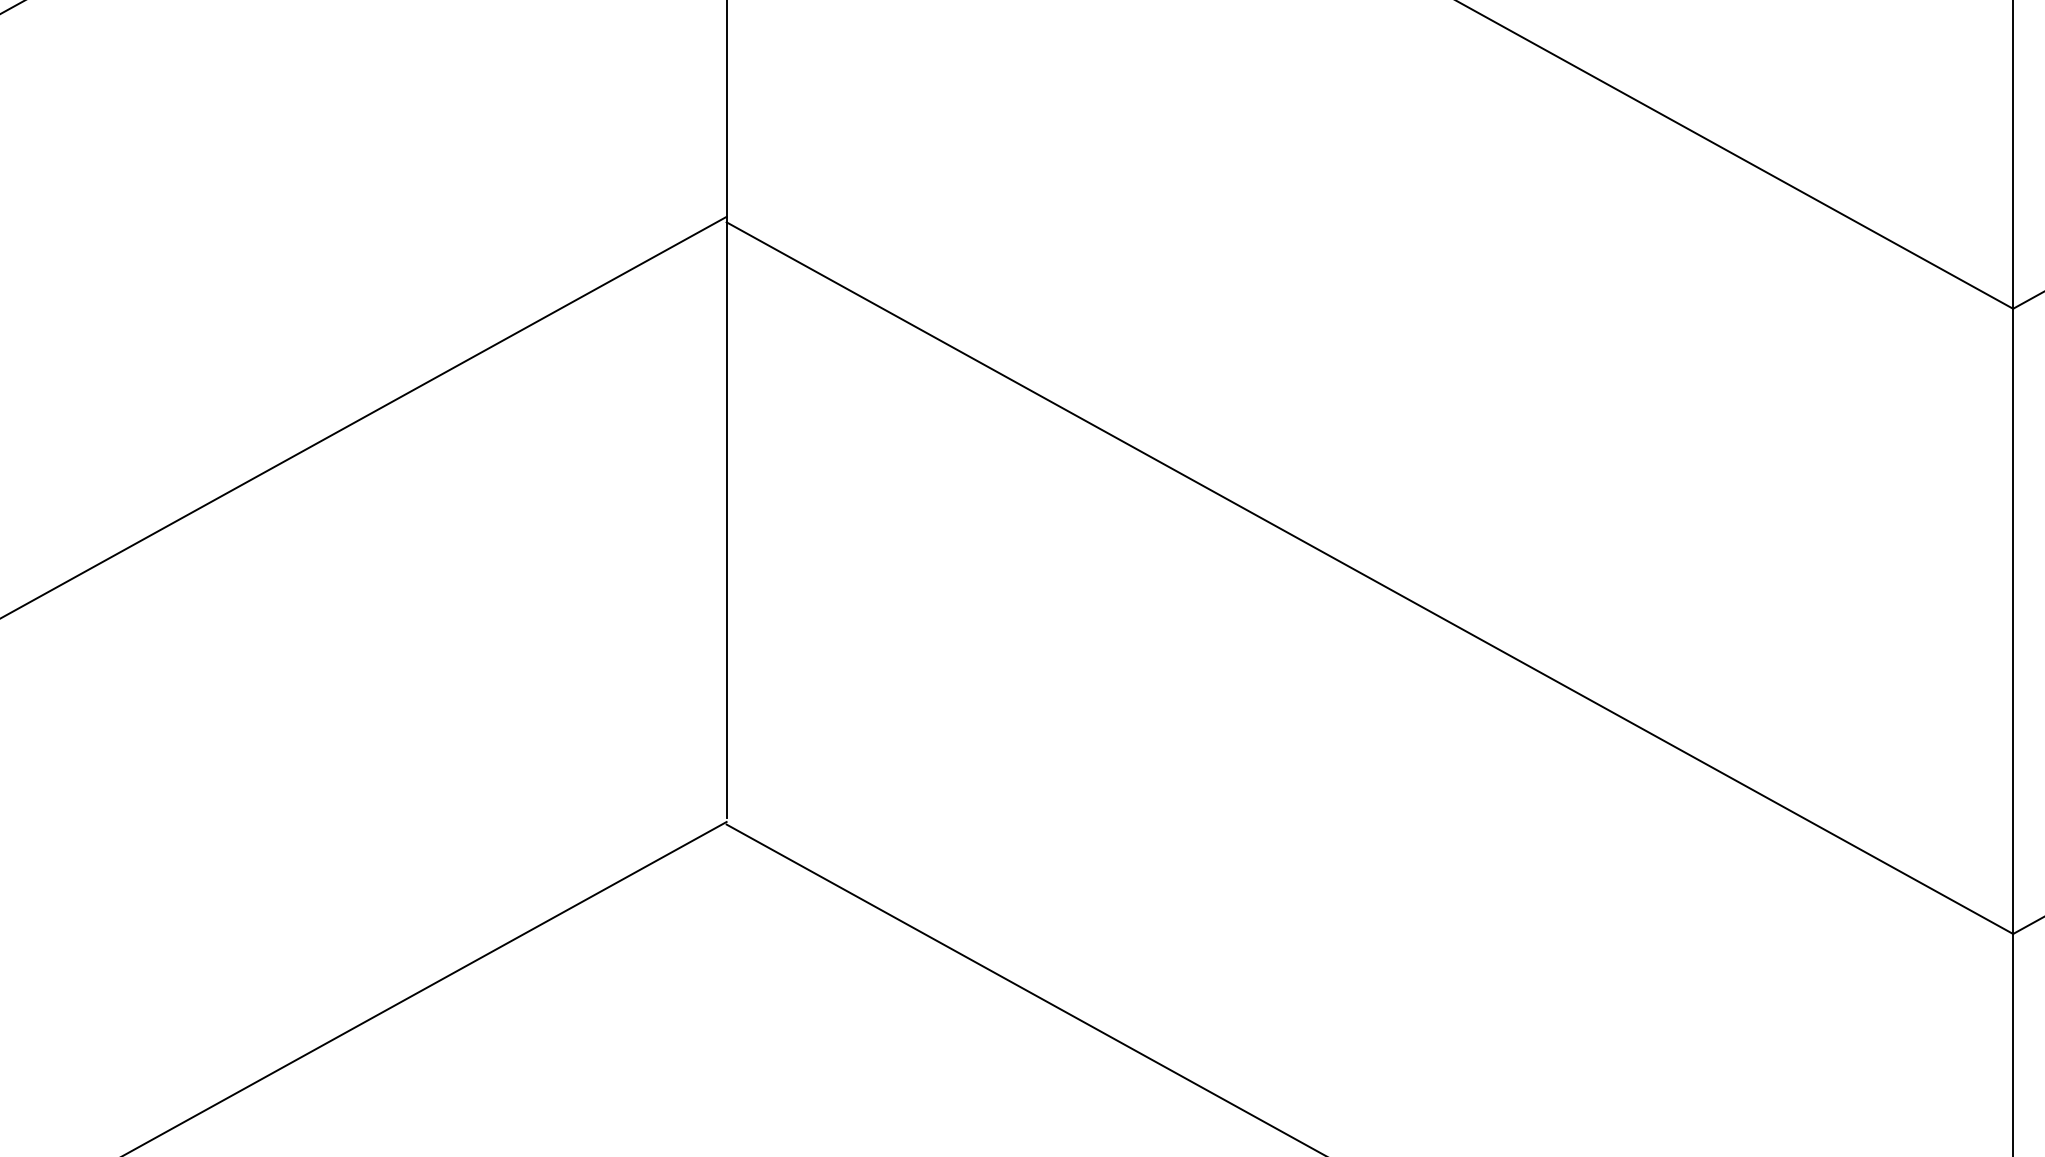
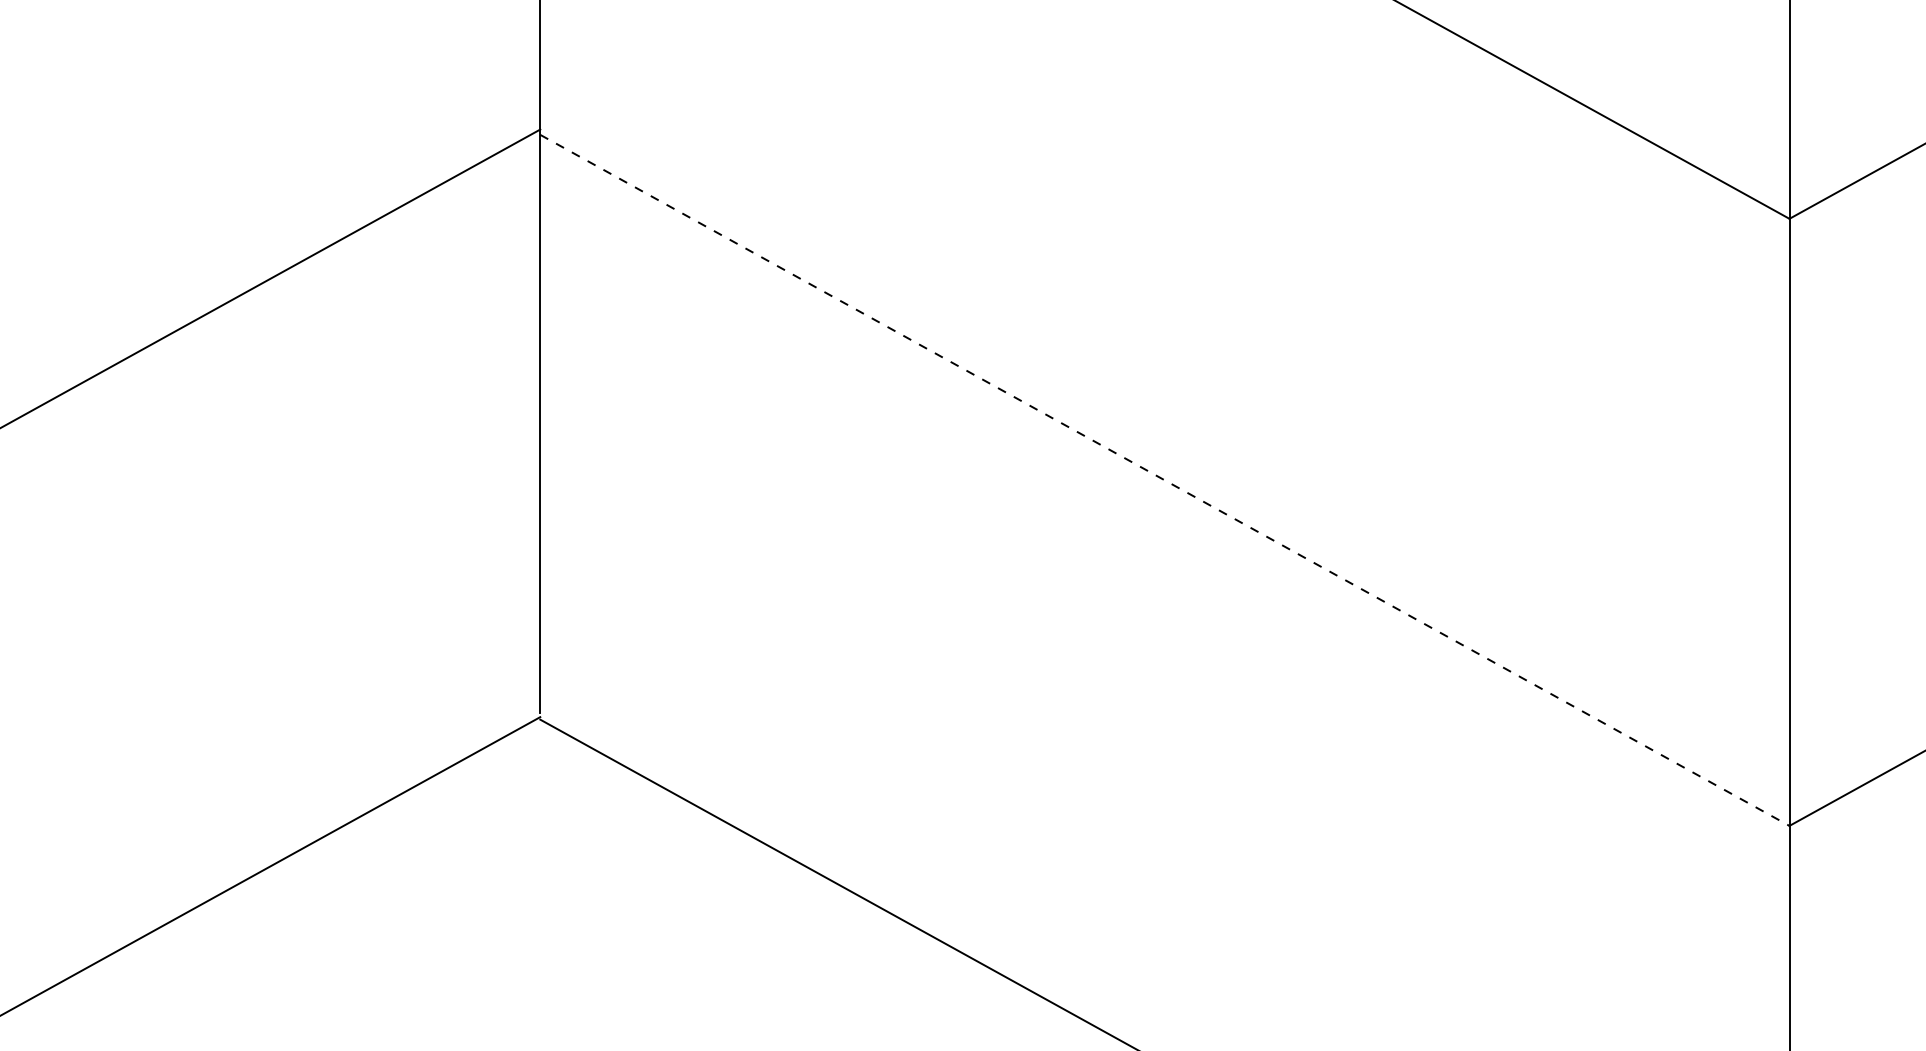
line: (1370, 578) -> (1165, 480), solid -> dashed

